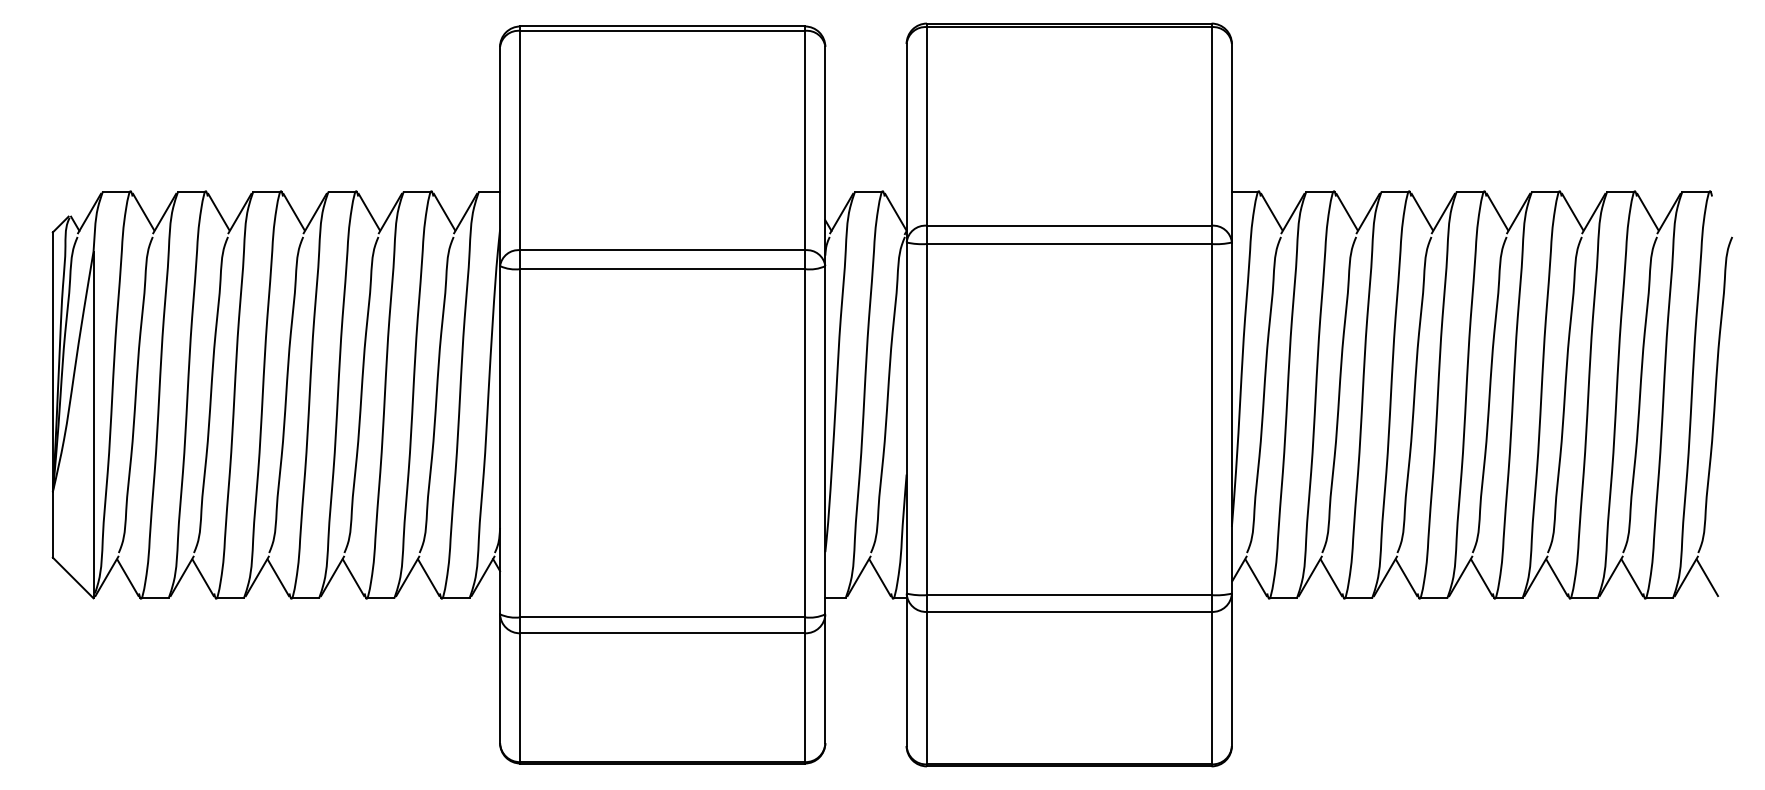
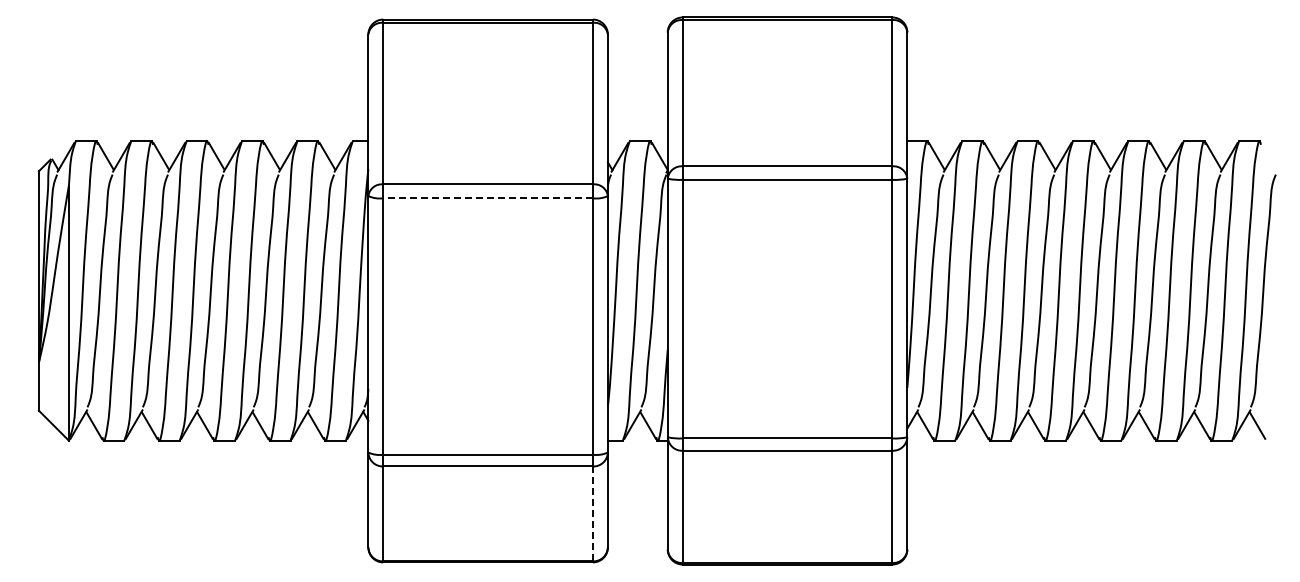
line: (663, 269) -> (488, 198), solid -> dashed
line: (804, 697) -> (592, 513), solid -> dashed

